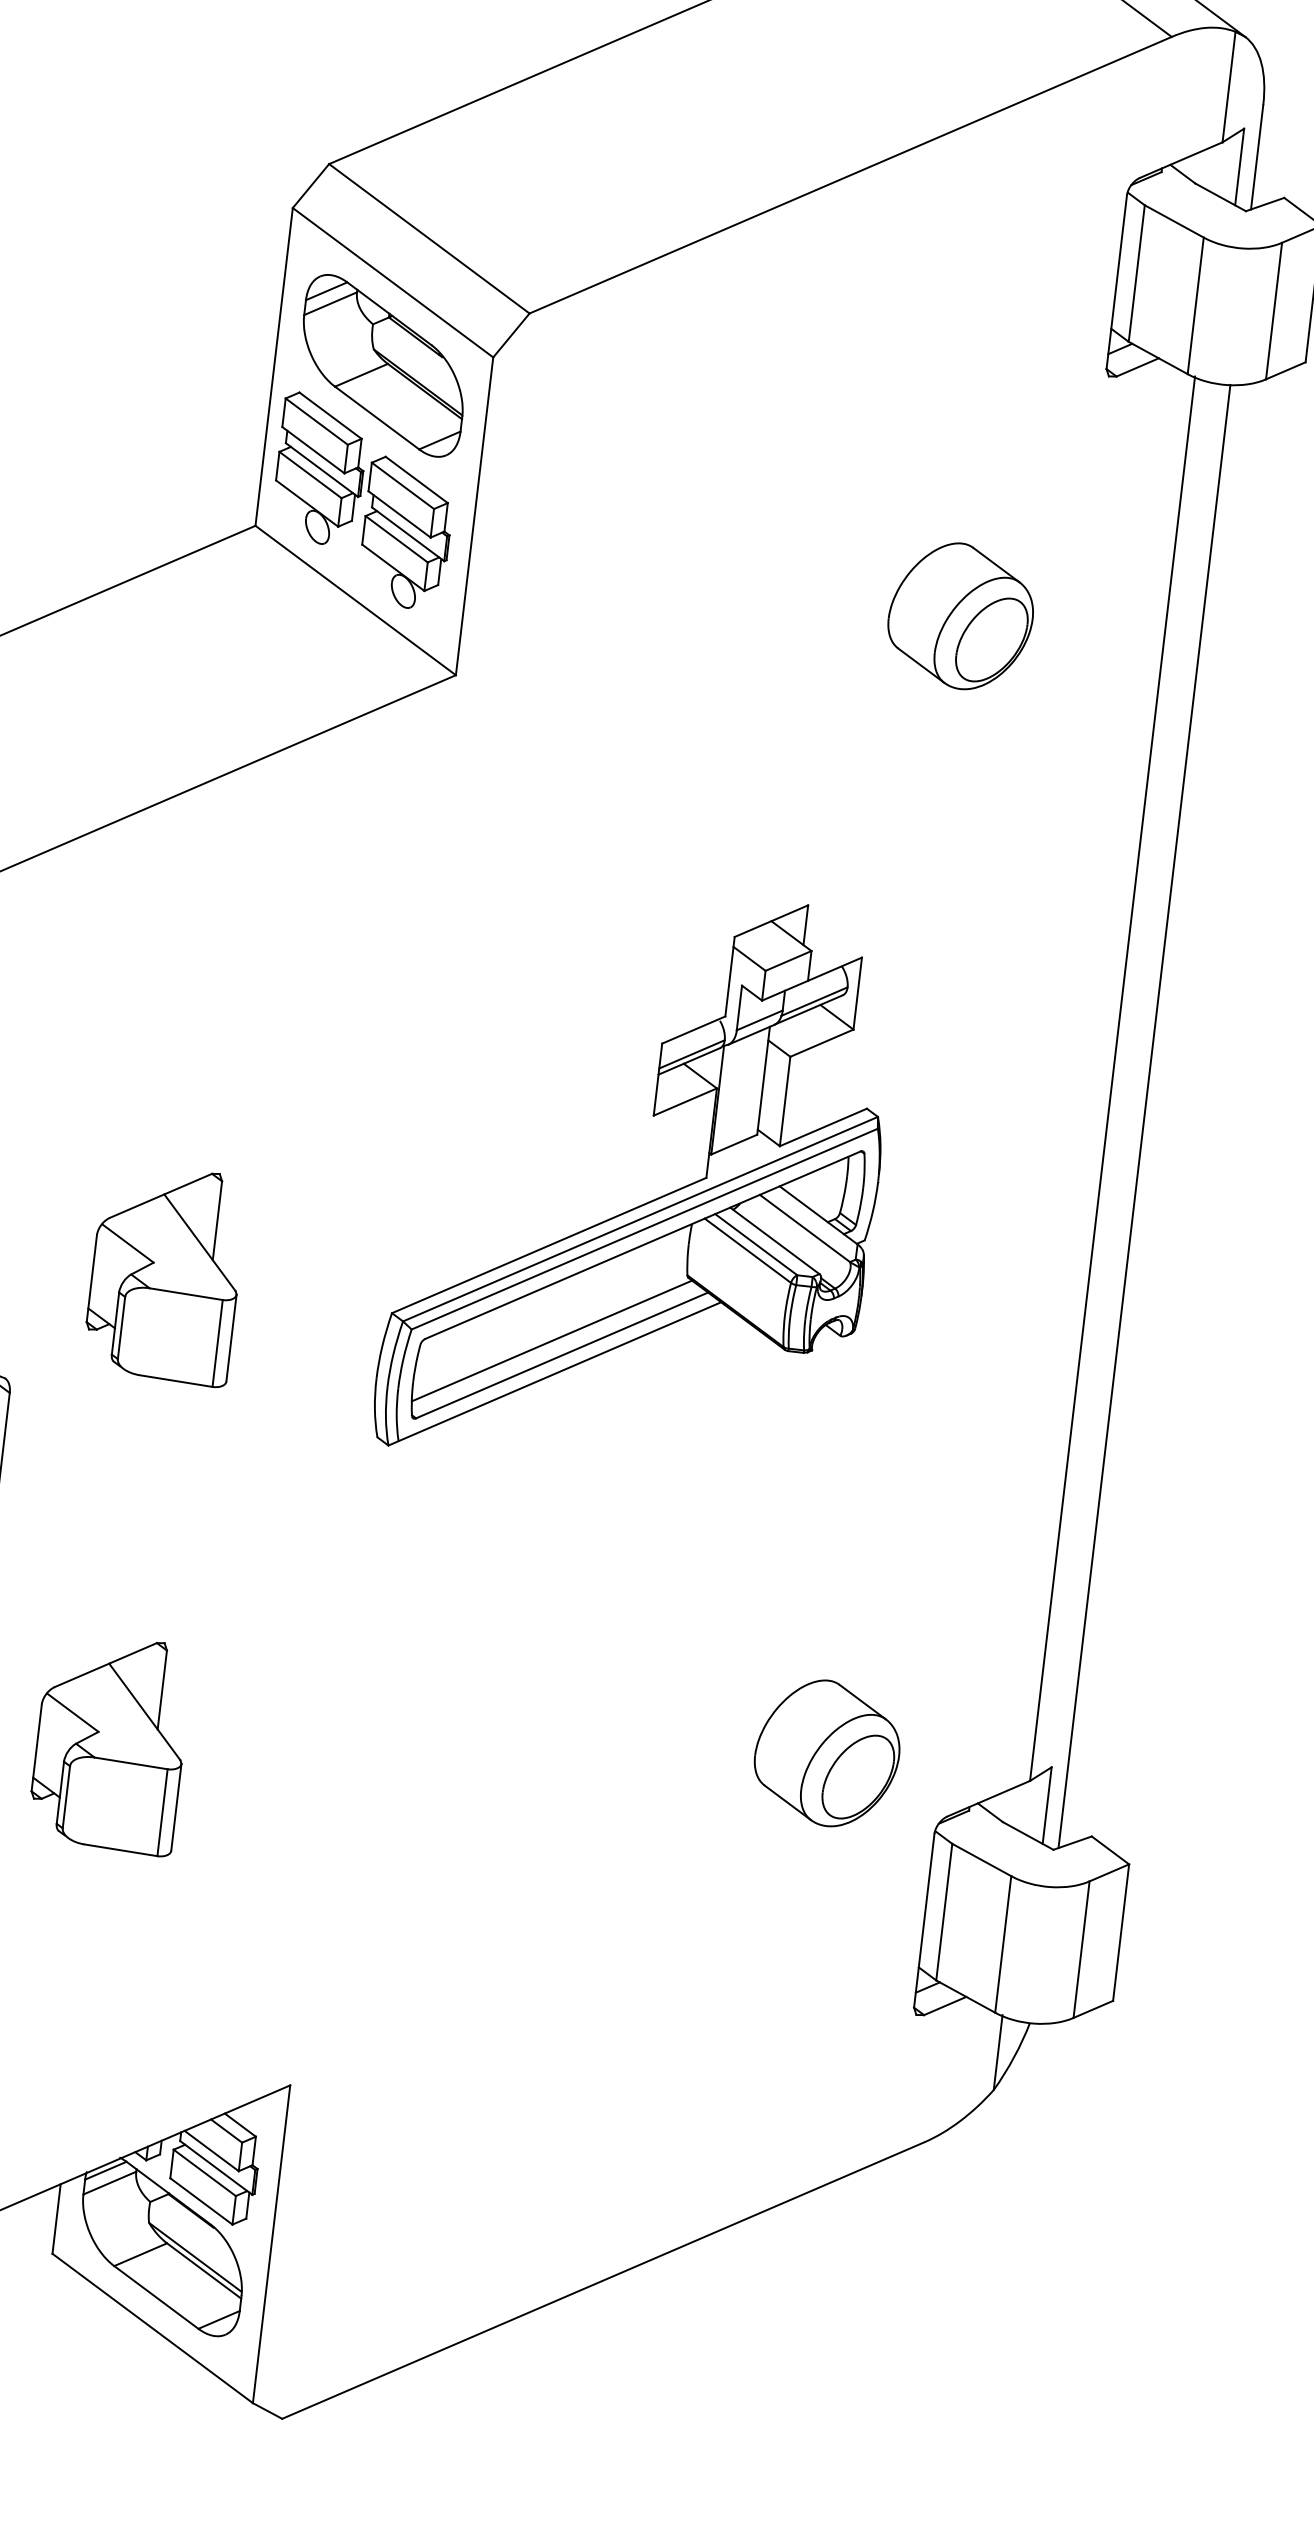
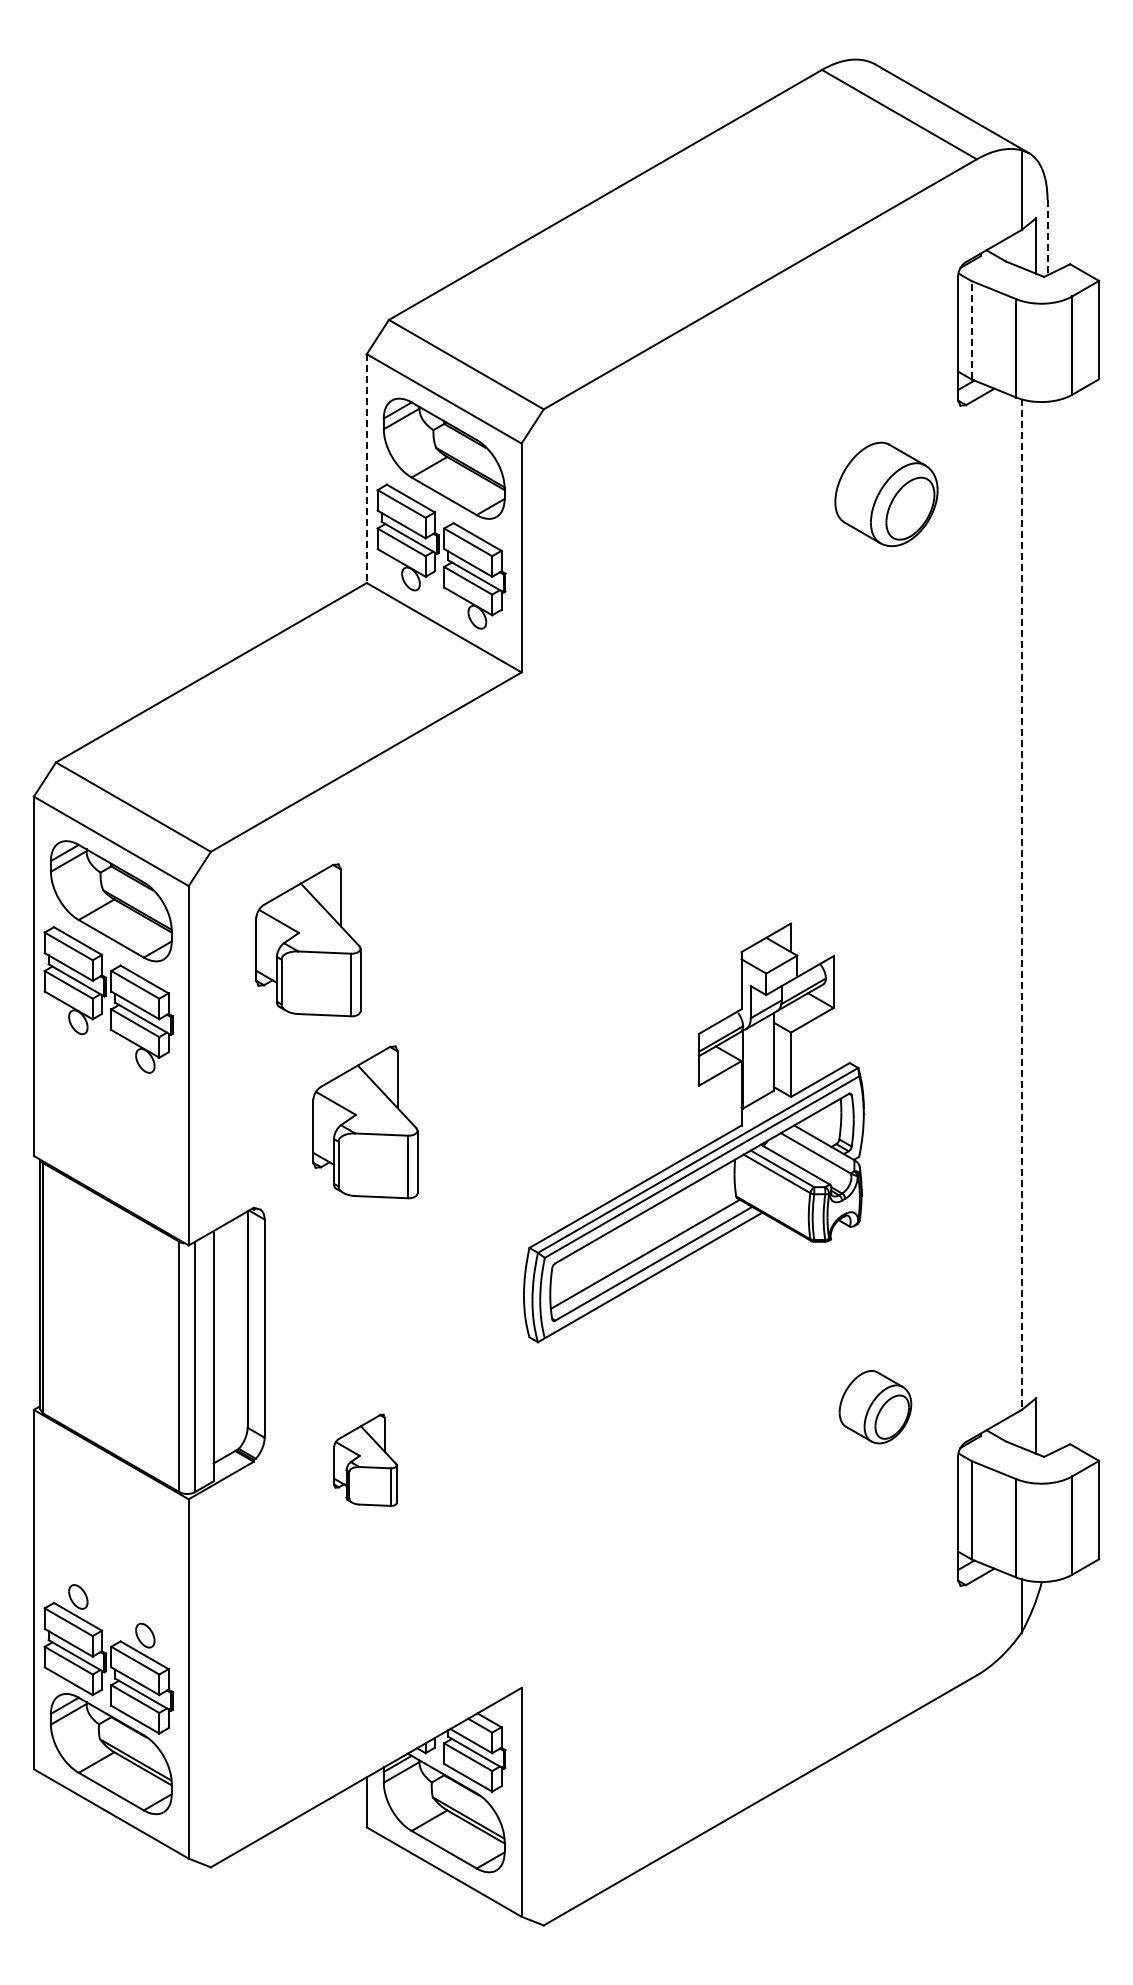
line: (1257, 157) -> (1047, 237), solid -> dashed
line: (1136, 272) -> (971, 329), solid -> dashed
line: (273, 368) -> (366, 469), solid -> dashed
part: (961, 616) -> (886, 494), moved
part: (116, 1012) -> (308, 940), added
line: (1112, 1079) -> (1021, 904), solid -> dashed
line: (1144, 1116) -> (1047, 928), removed
part: (651, 1199) -> (704, 1145), moved
part: (110, 1744) -> (365, 1460), size x0.6
part: (827, 1752) -> (875, 1406), size x0.7

